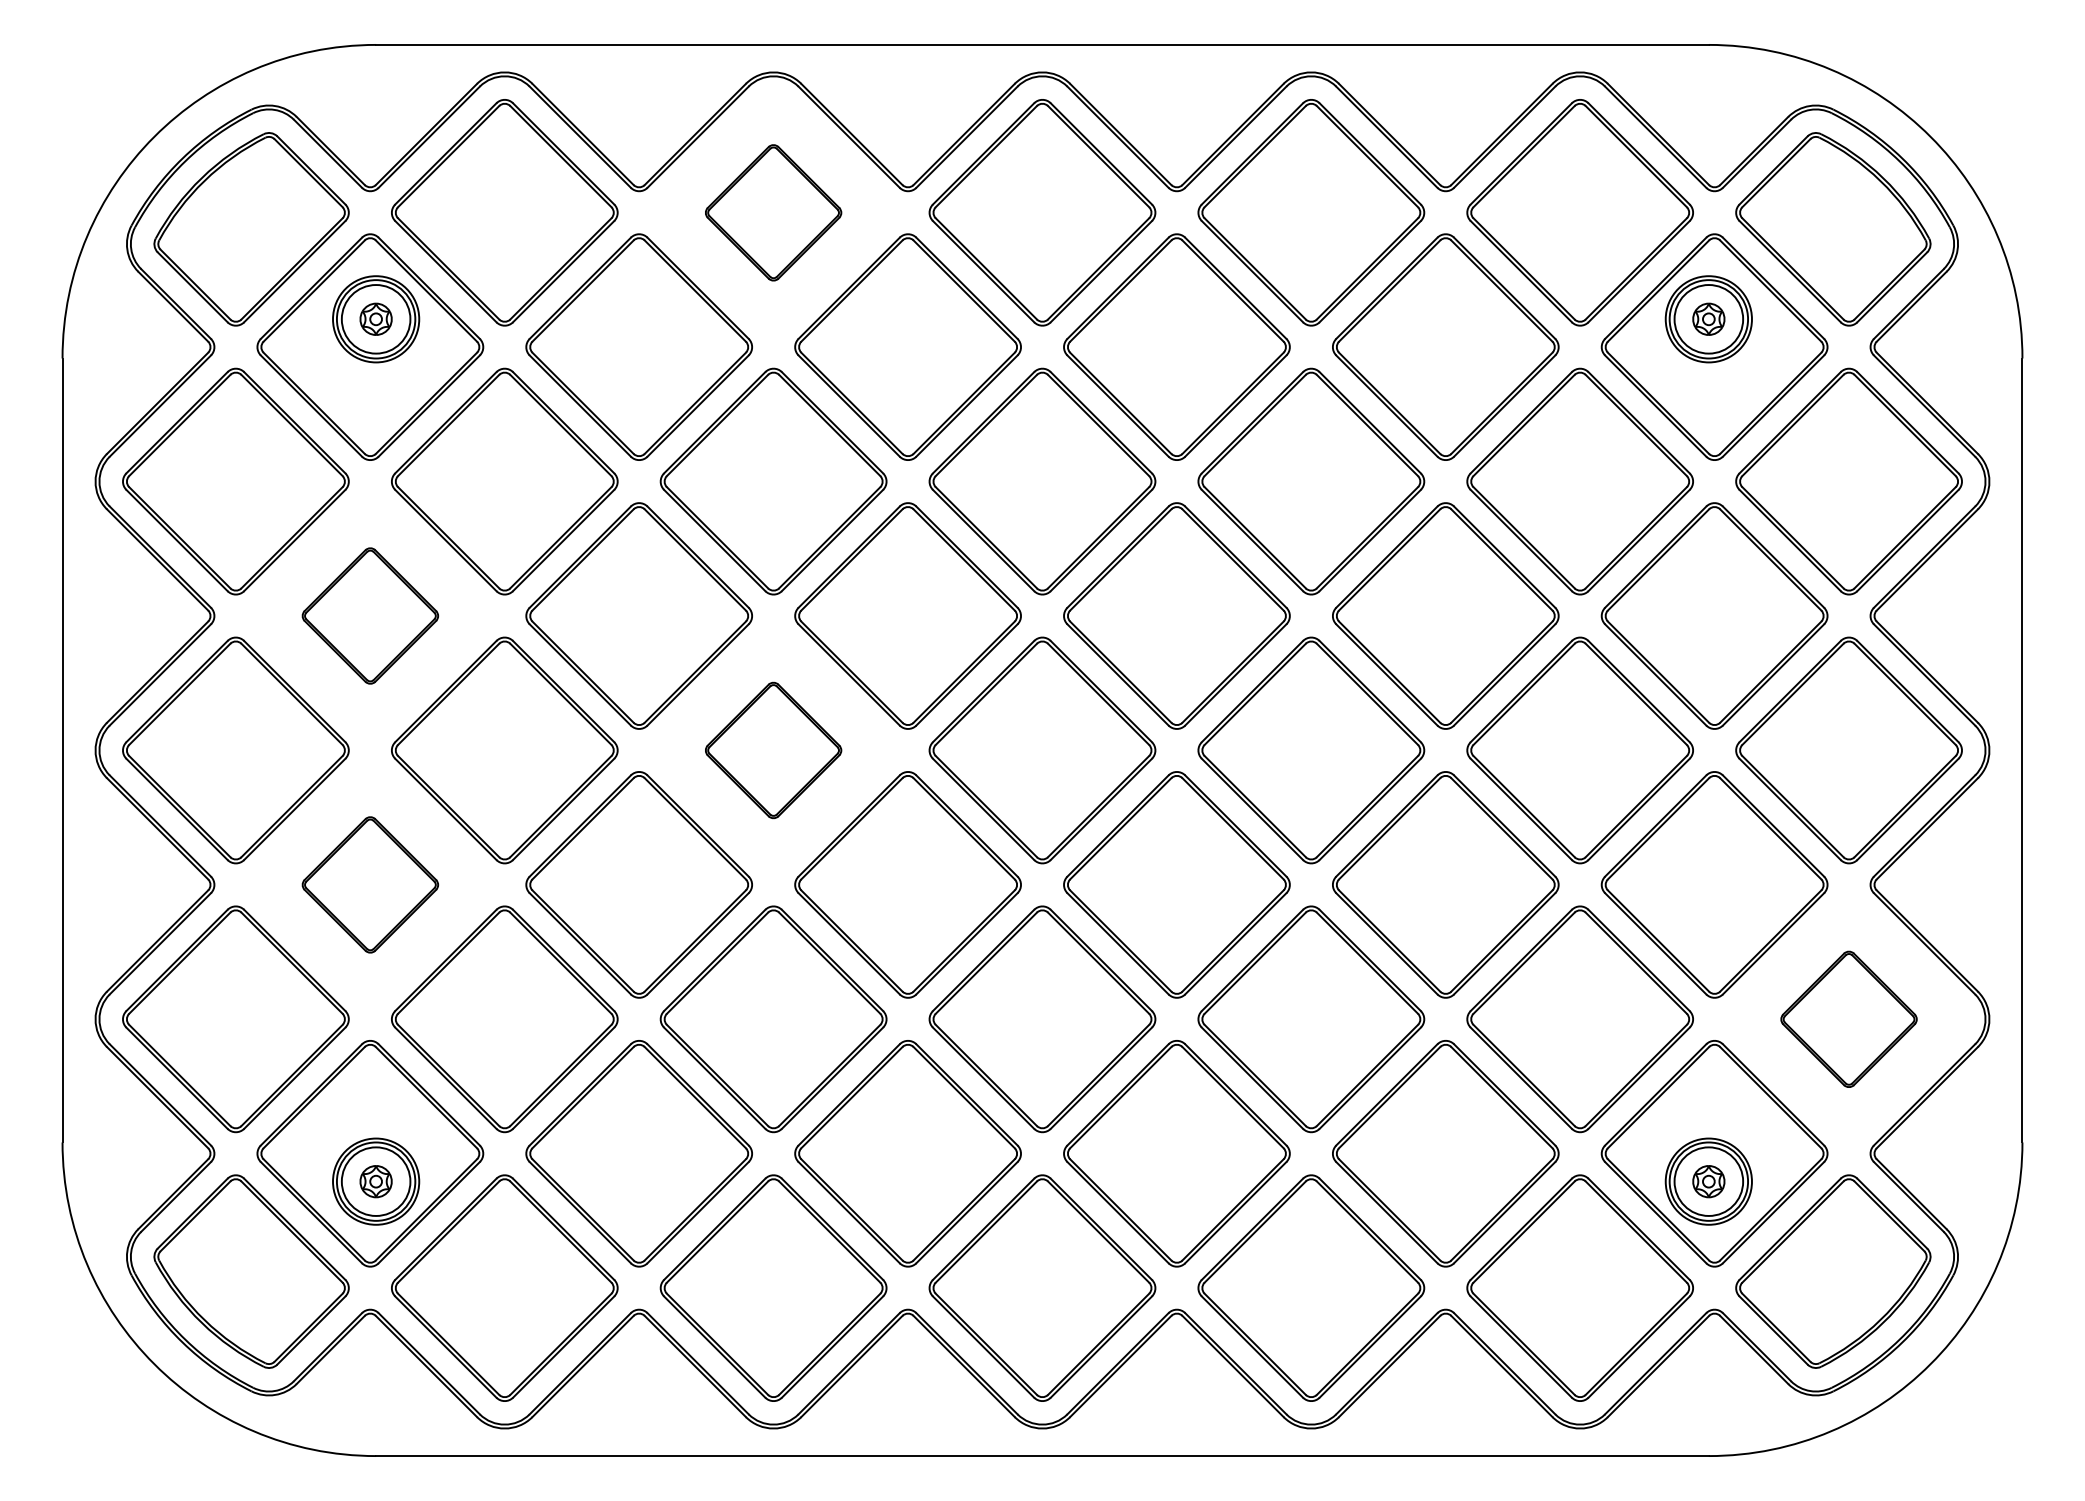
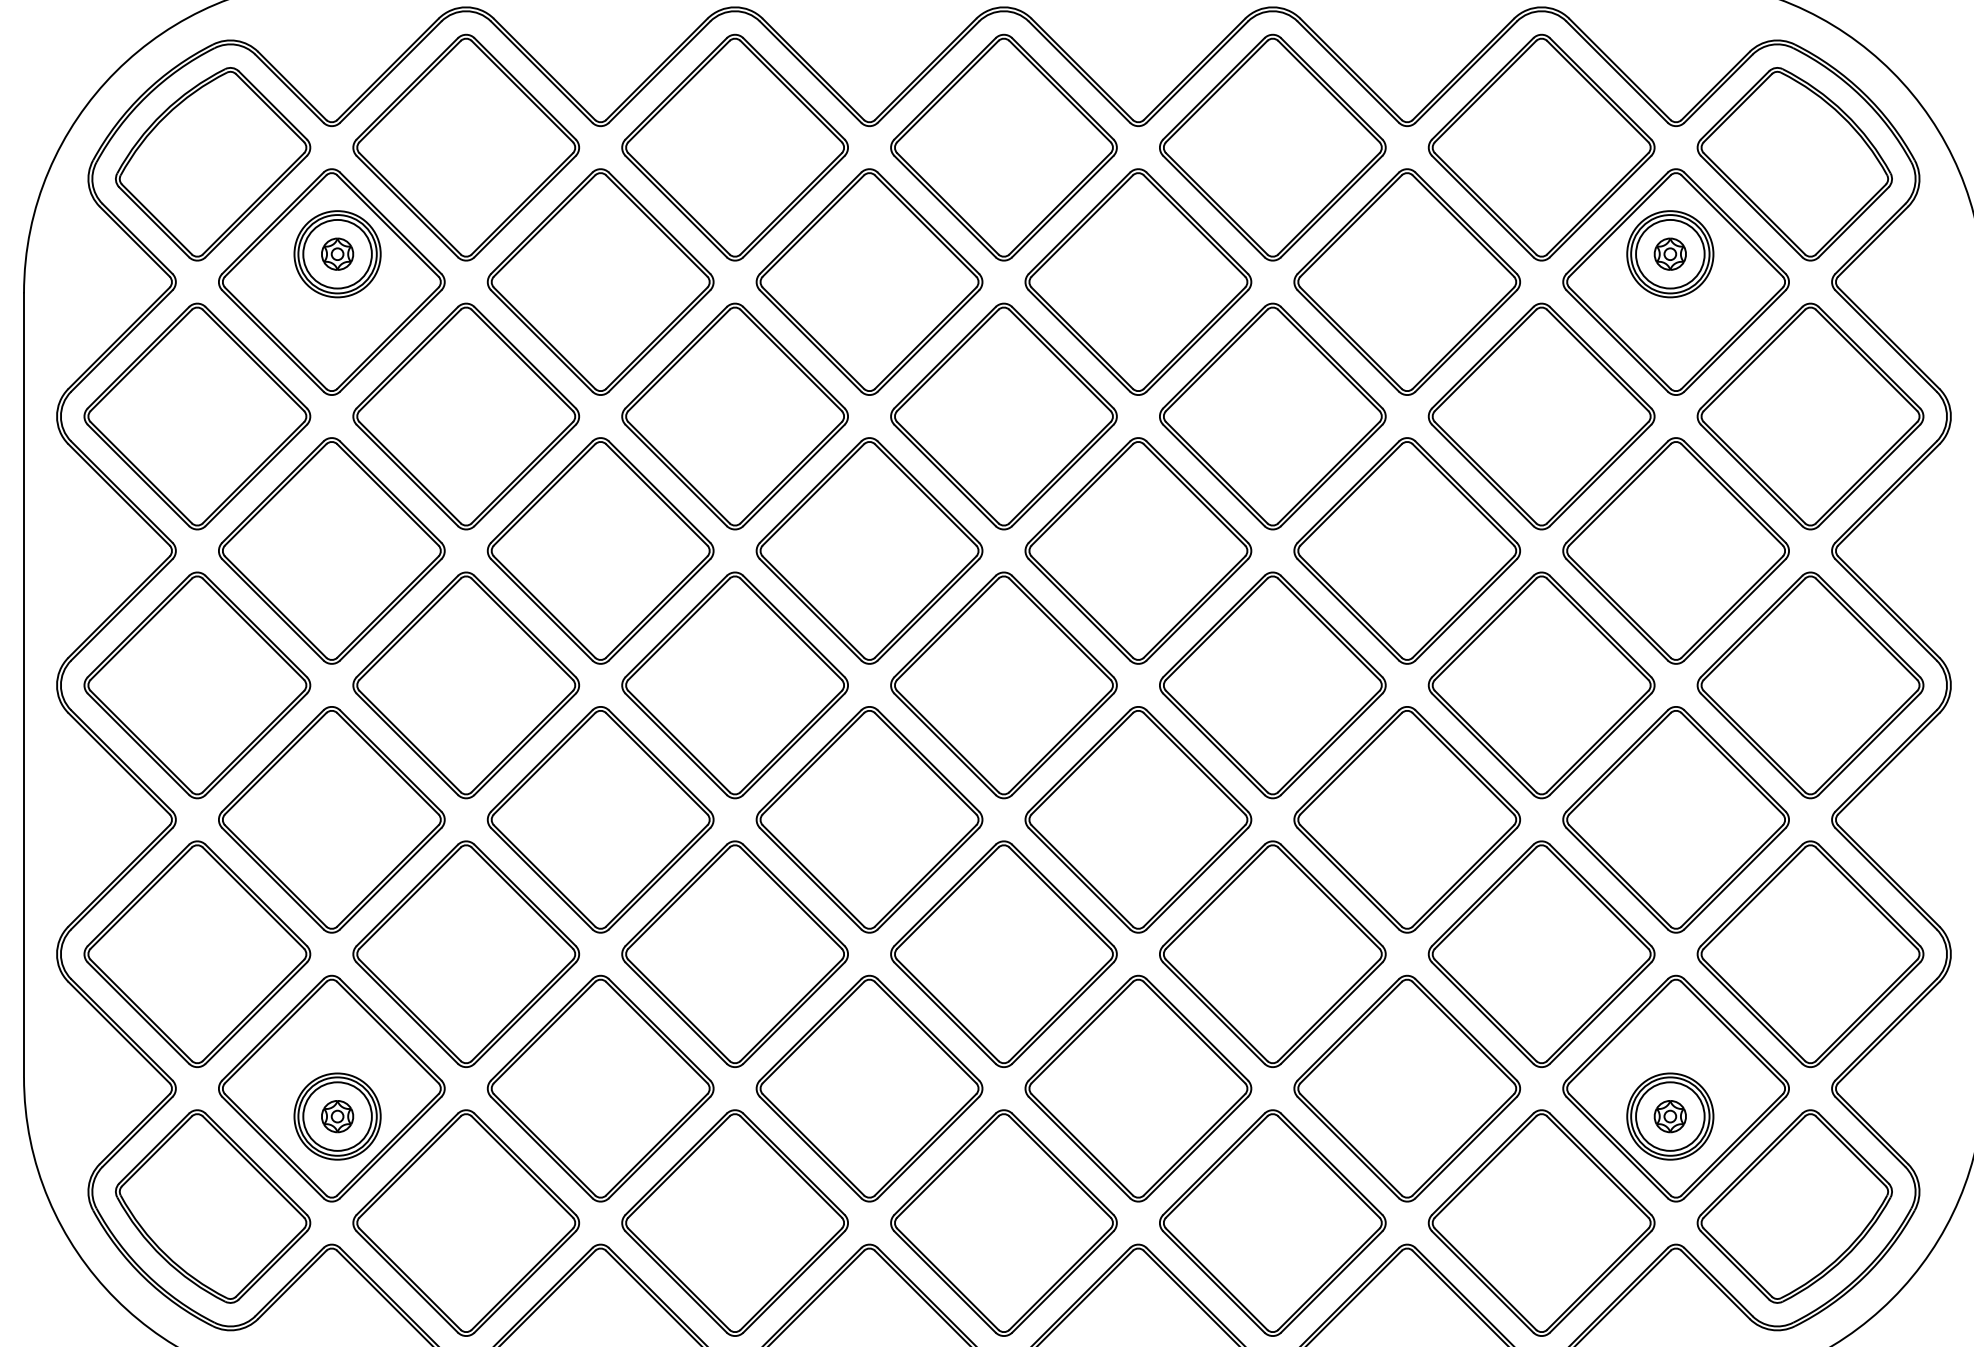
part: (773, 212) -> (734, 147), size x1.67
part: (370, 615) -> (331, 550), size x1.67
part: (773, 750) -> (734, 685), size x1.67
part: (370, 884) -> (331, 819), size x1.67
part: (1848, 1019) -> (1809, 954), size x1.67

